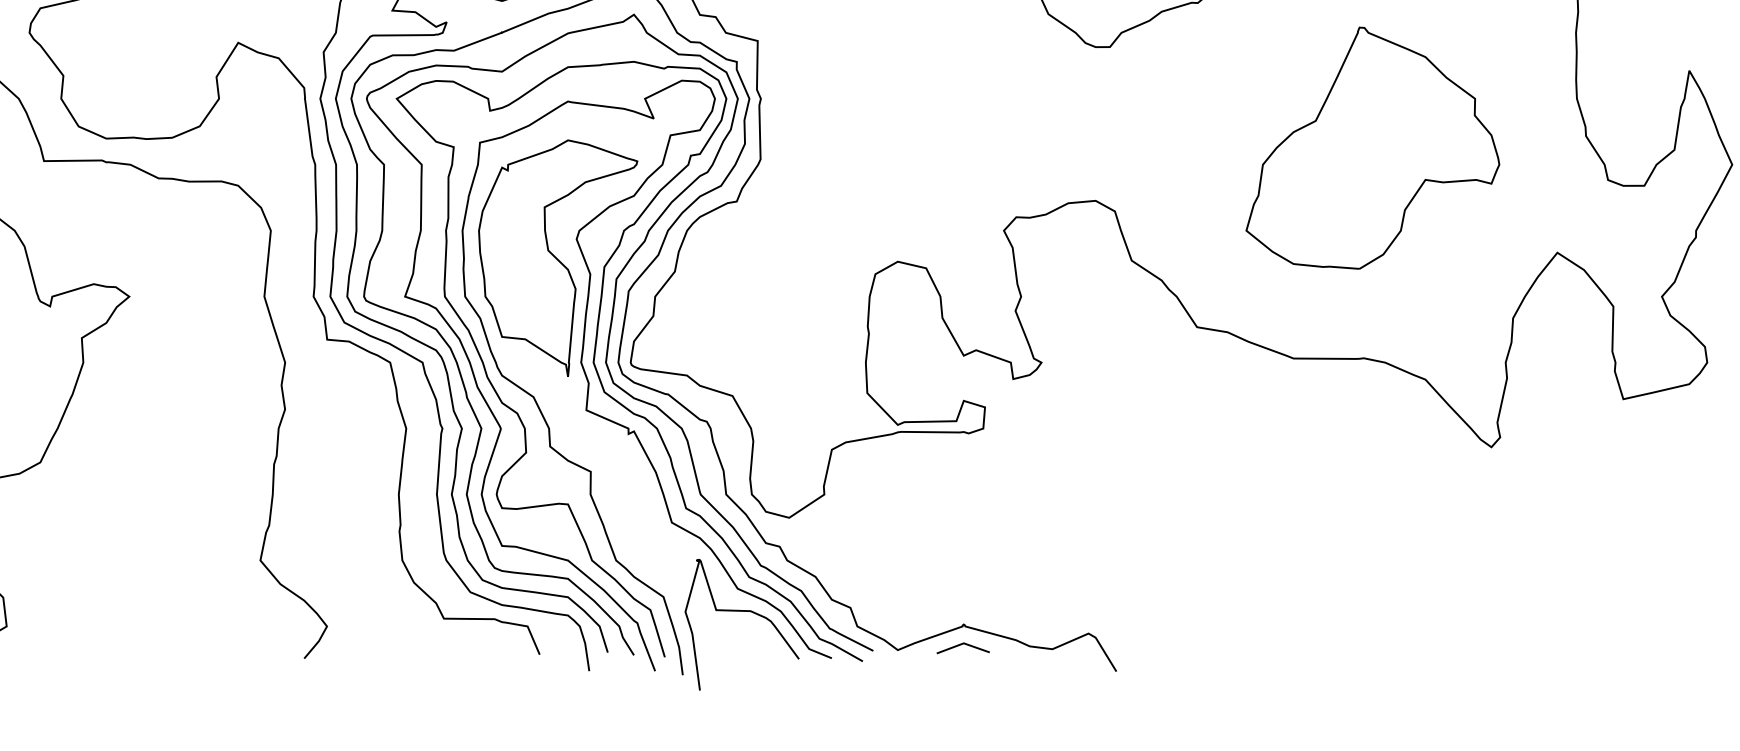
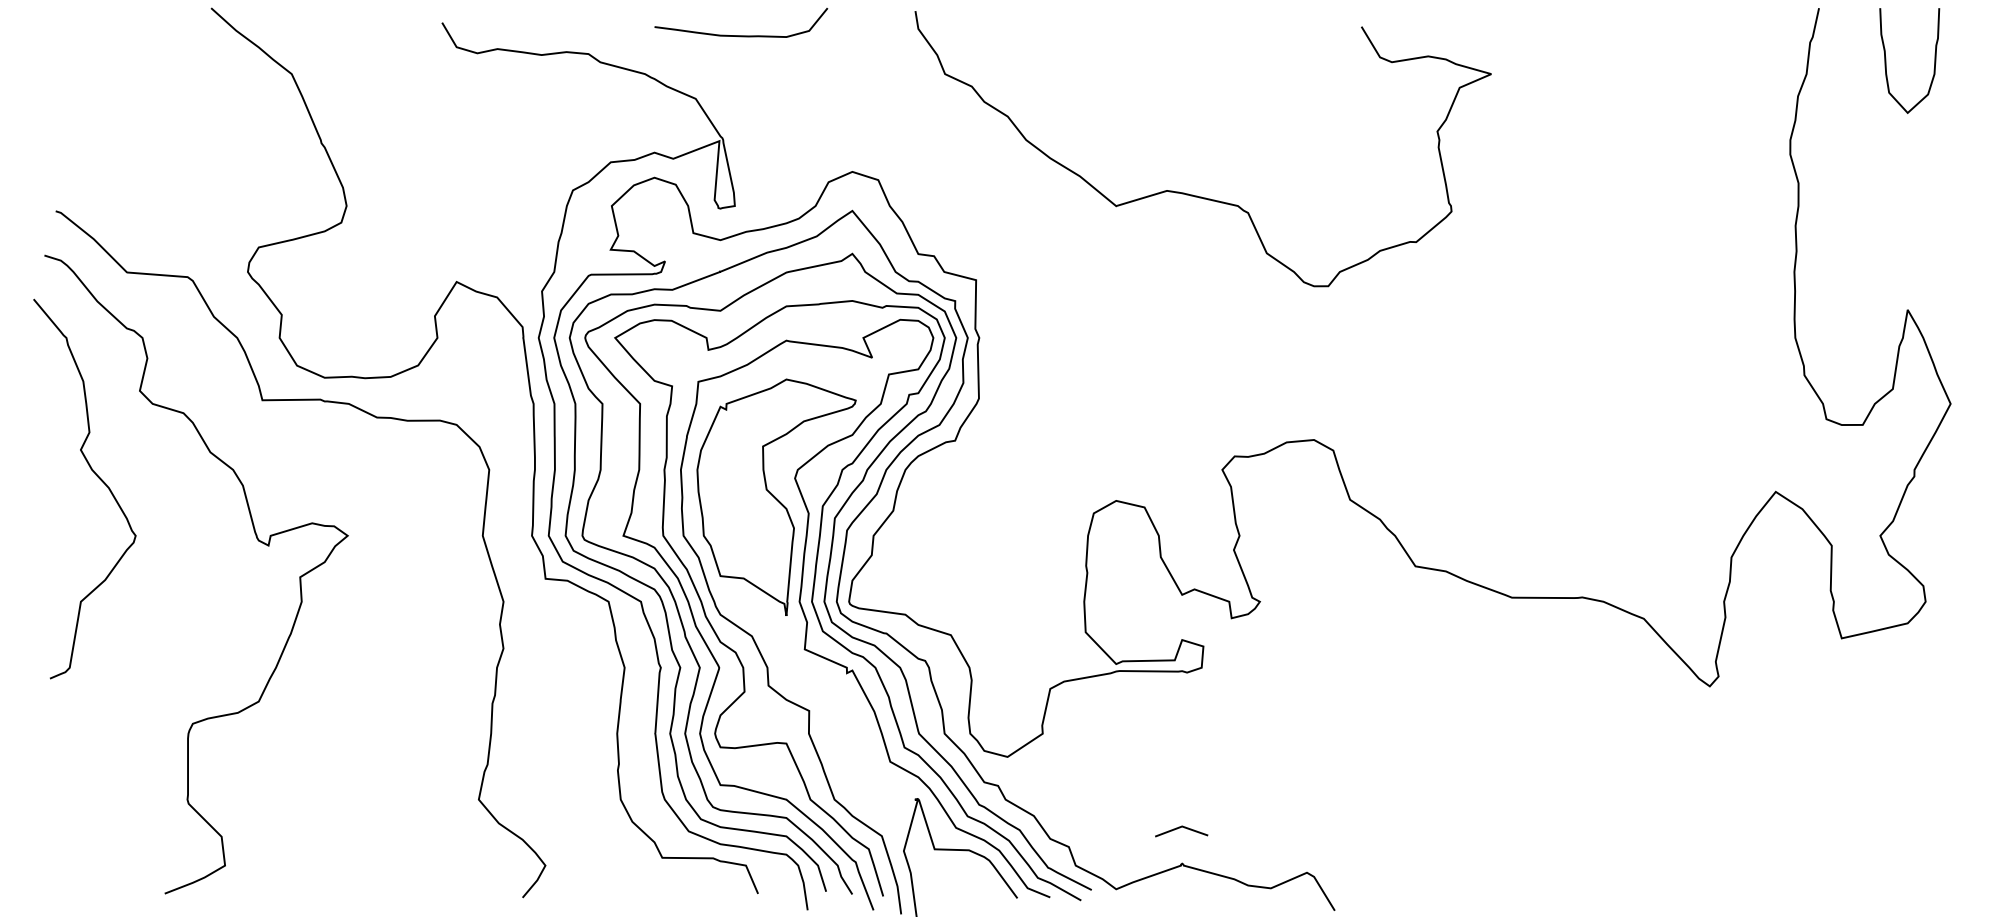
part: (1373, 147) -> (1591, 386), removed
line: (962, 645) -> (1180, 828), moved

